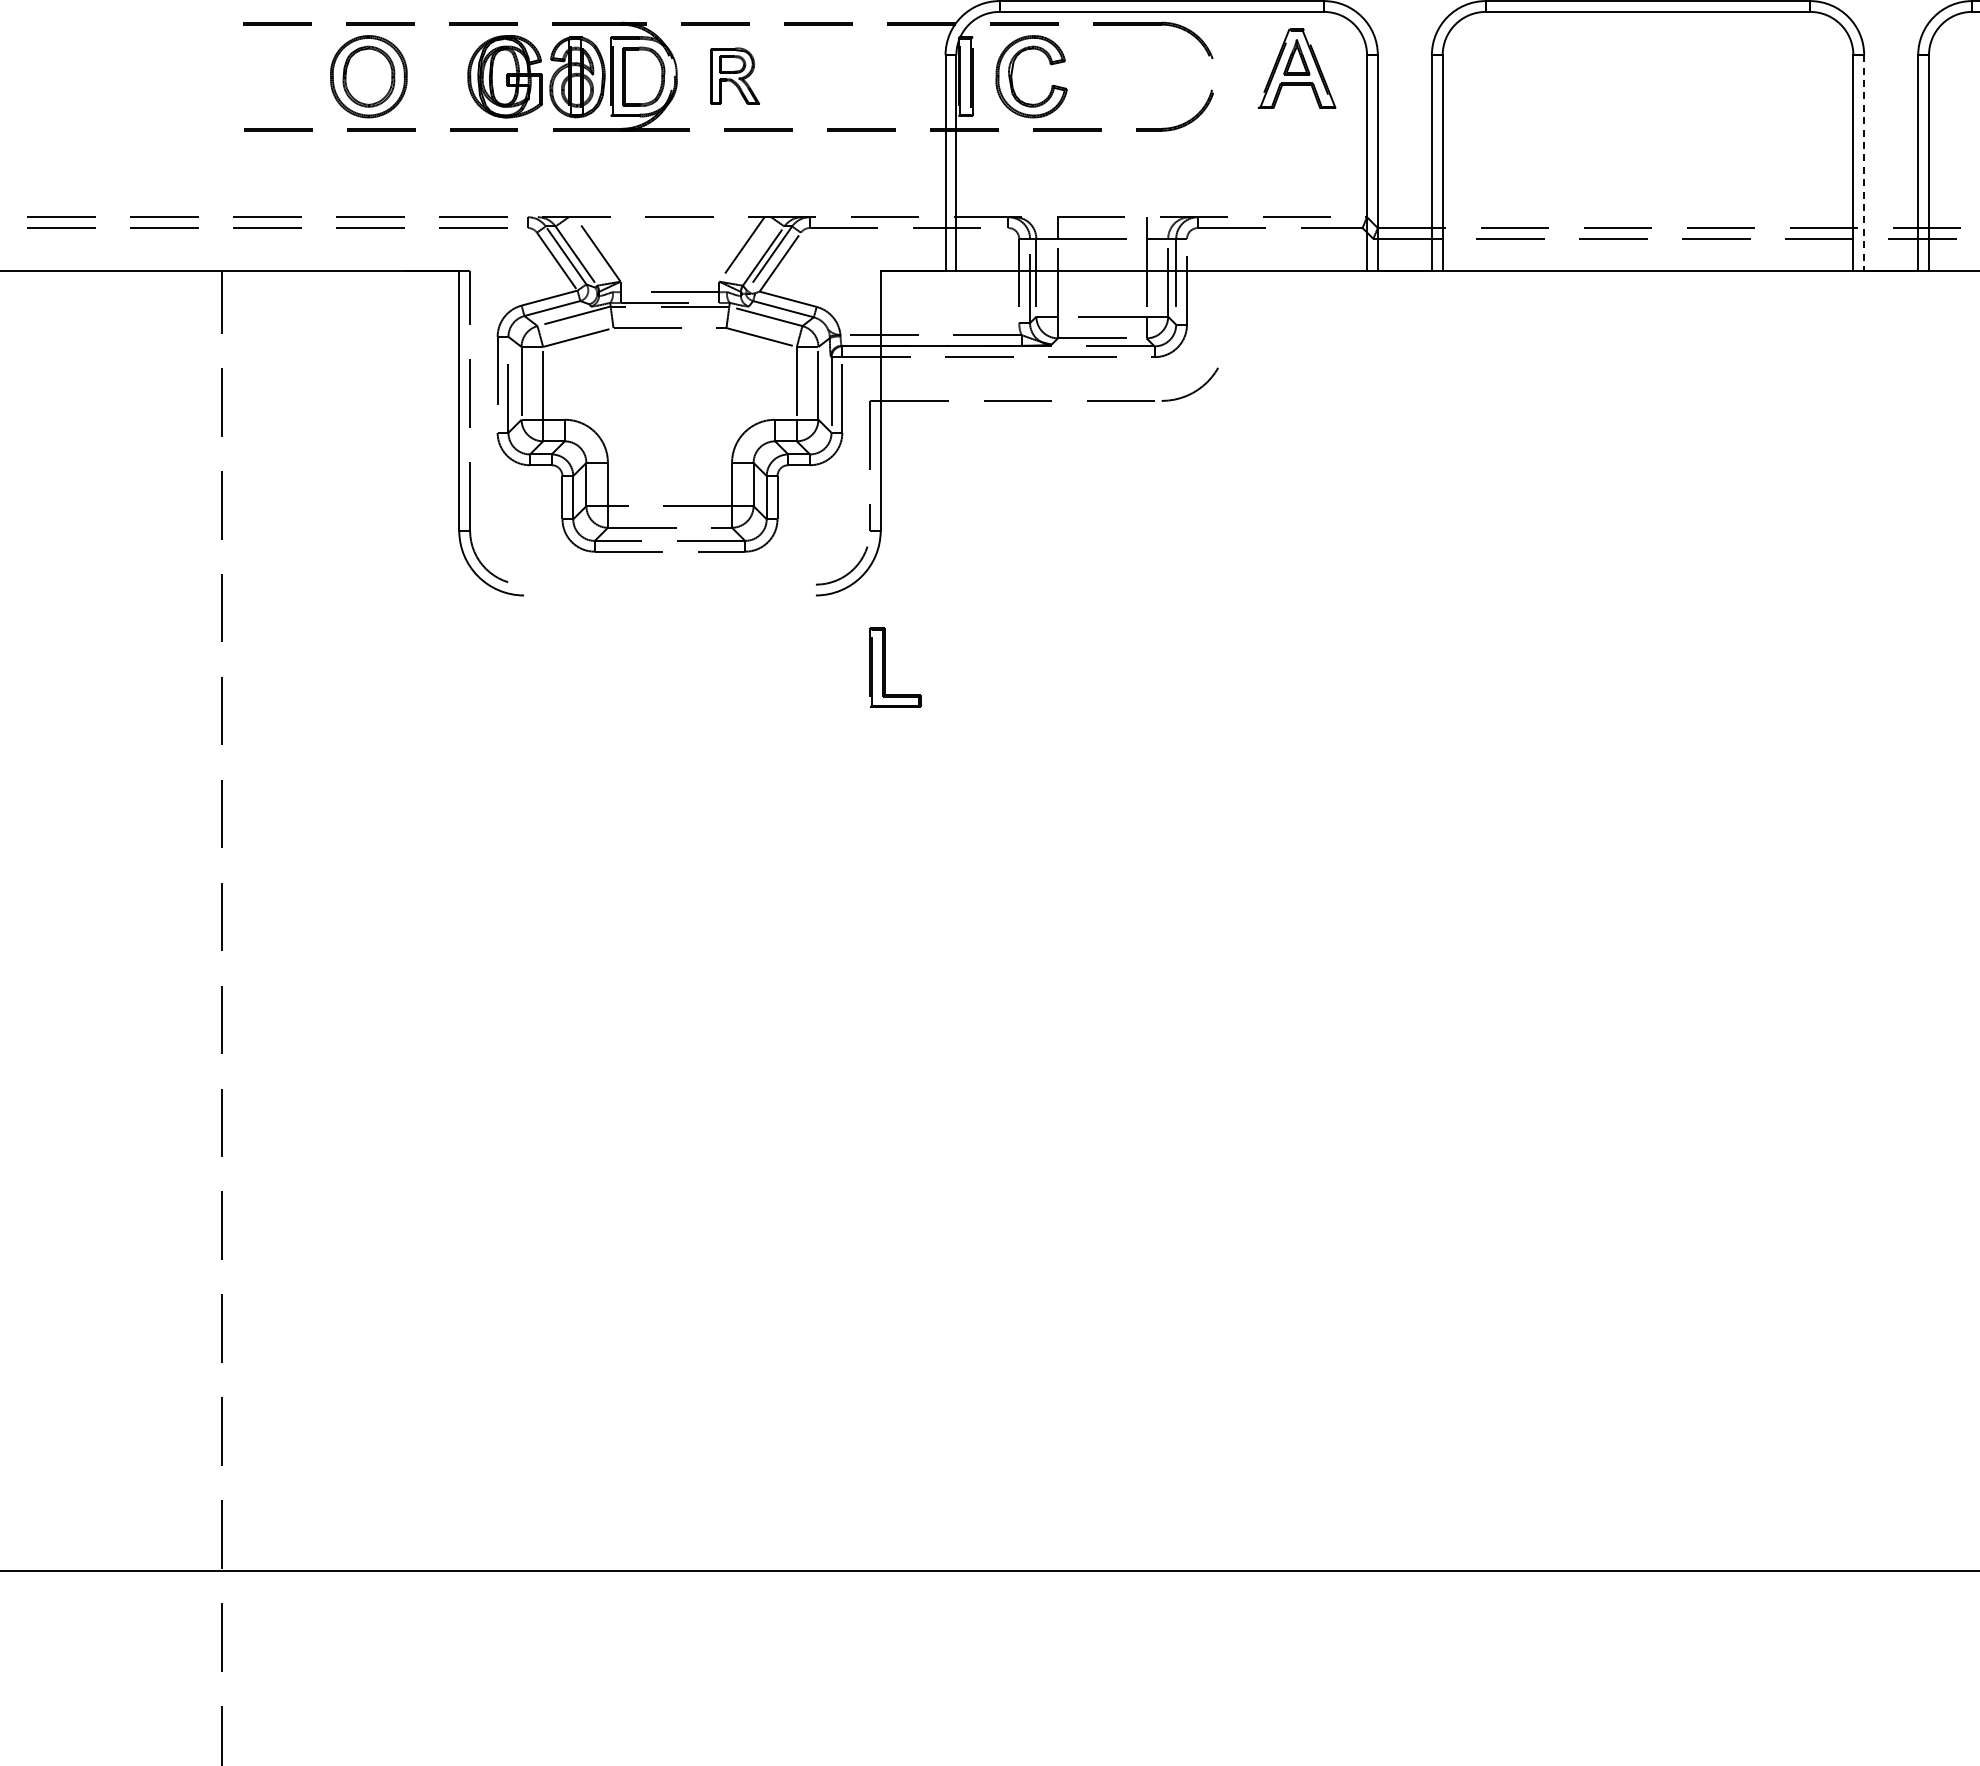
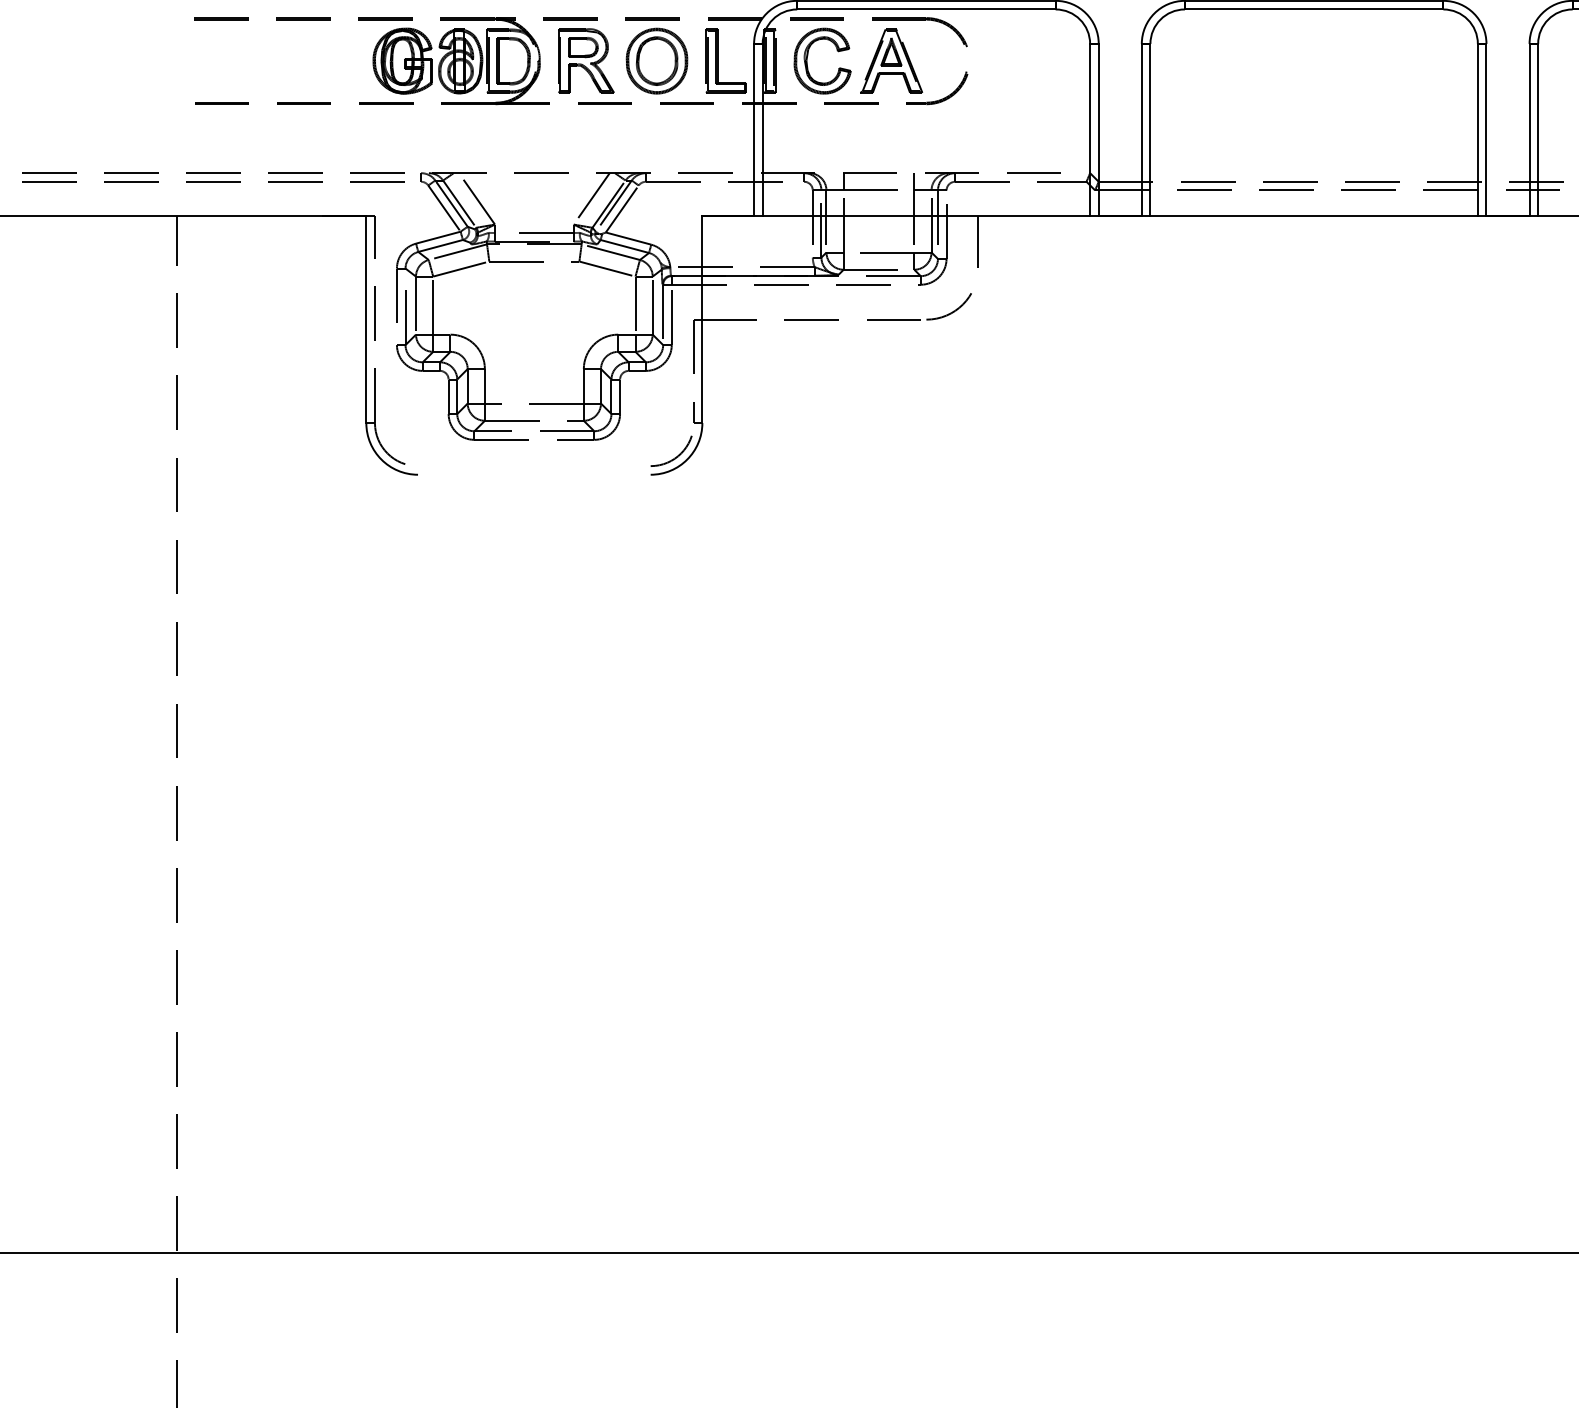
part: (1296, 68) -> (891, 60), moved
part: (734, 75) -> (585, 60), size x1.43
part: (368, 76) -> (656, 60), moved
line: (1864, 163) -> (1486, 130), dashed -> solid
line: (1226, 303) -> (978, 241), added
part: (885, 667) -> (718, 60), moved

